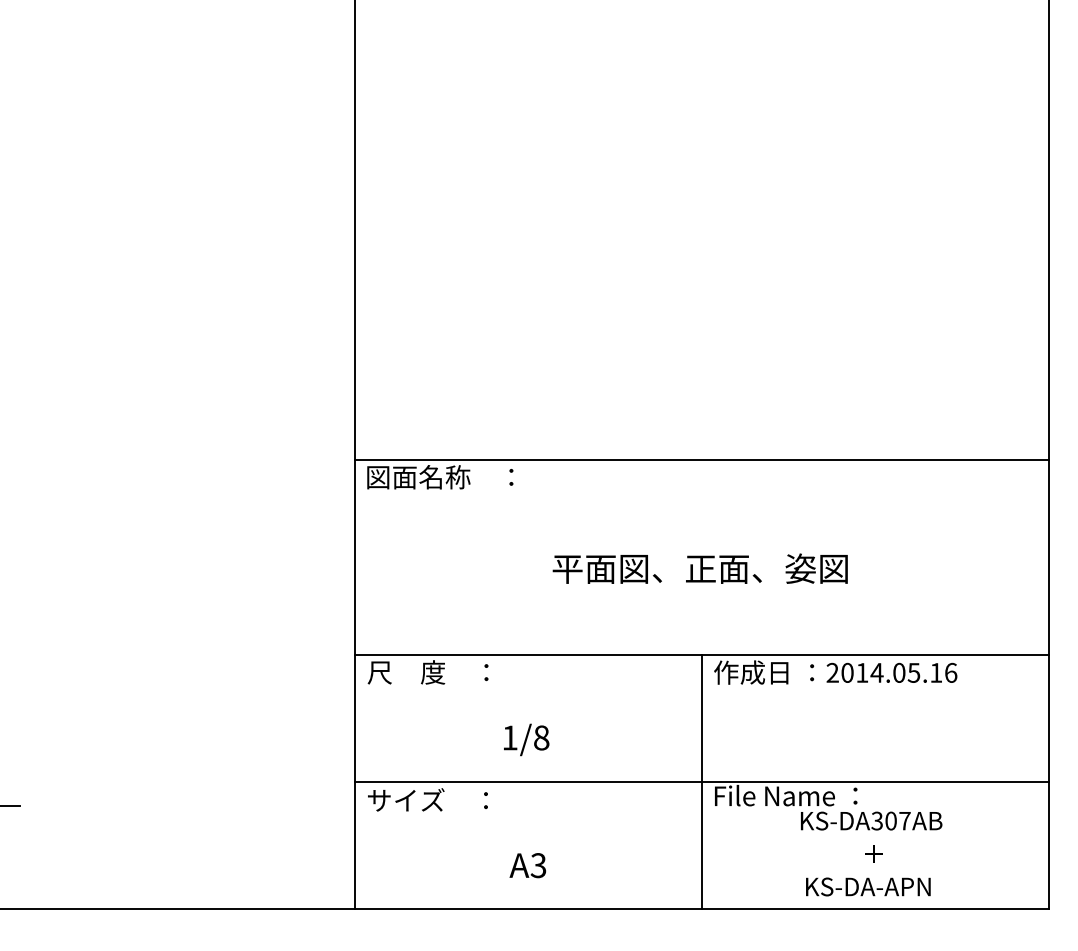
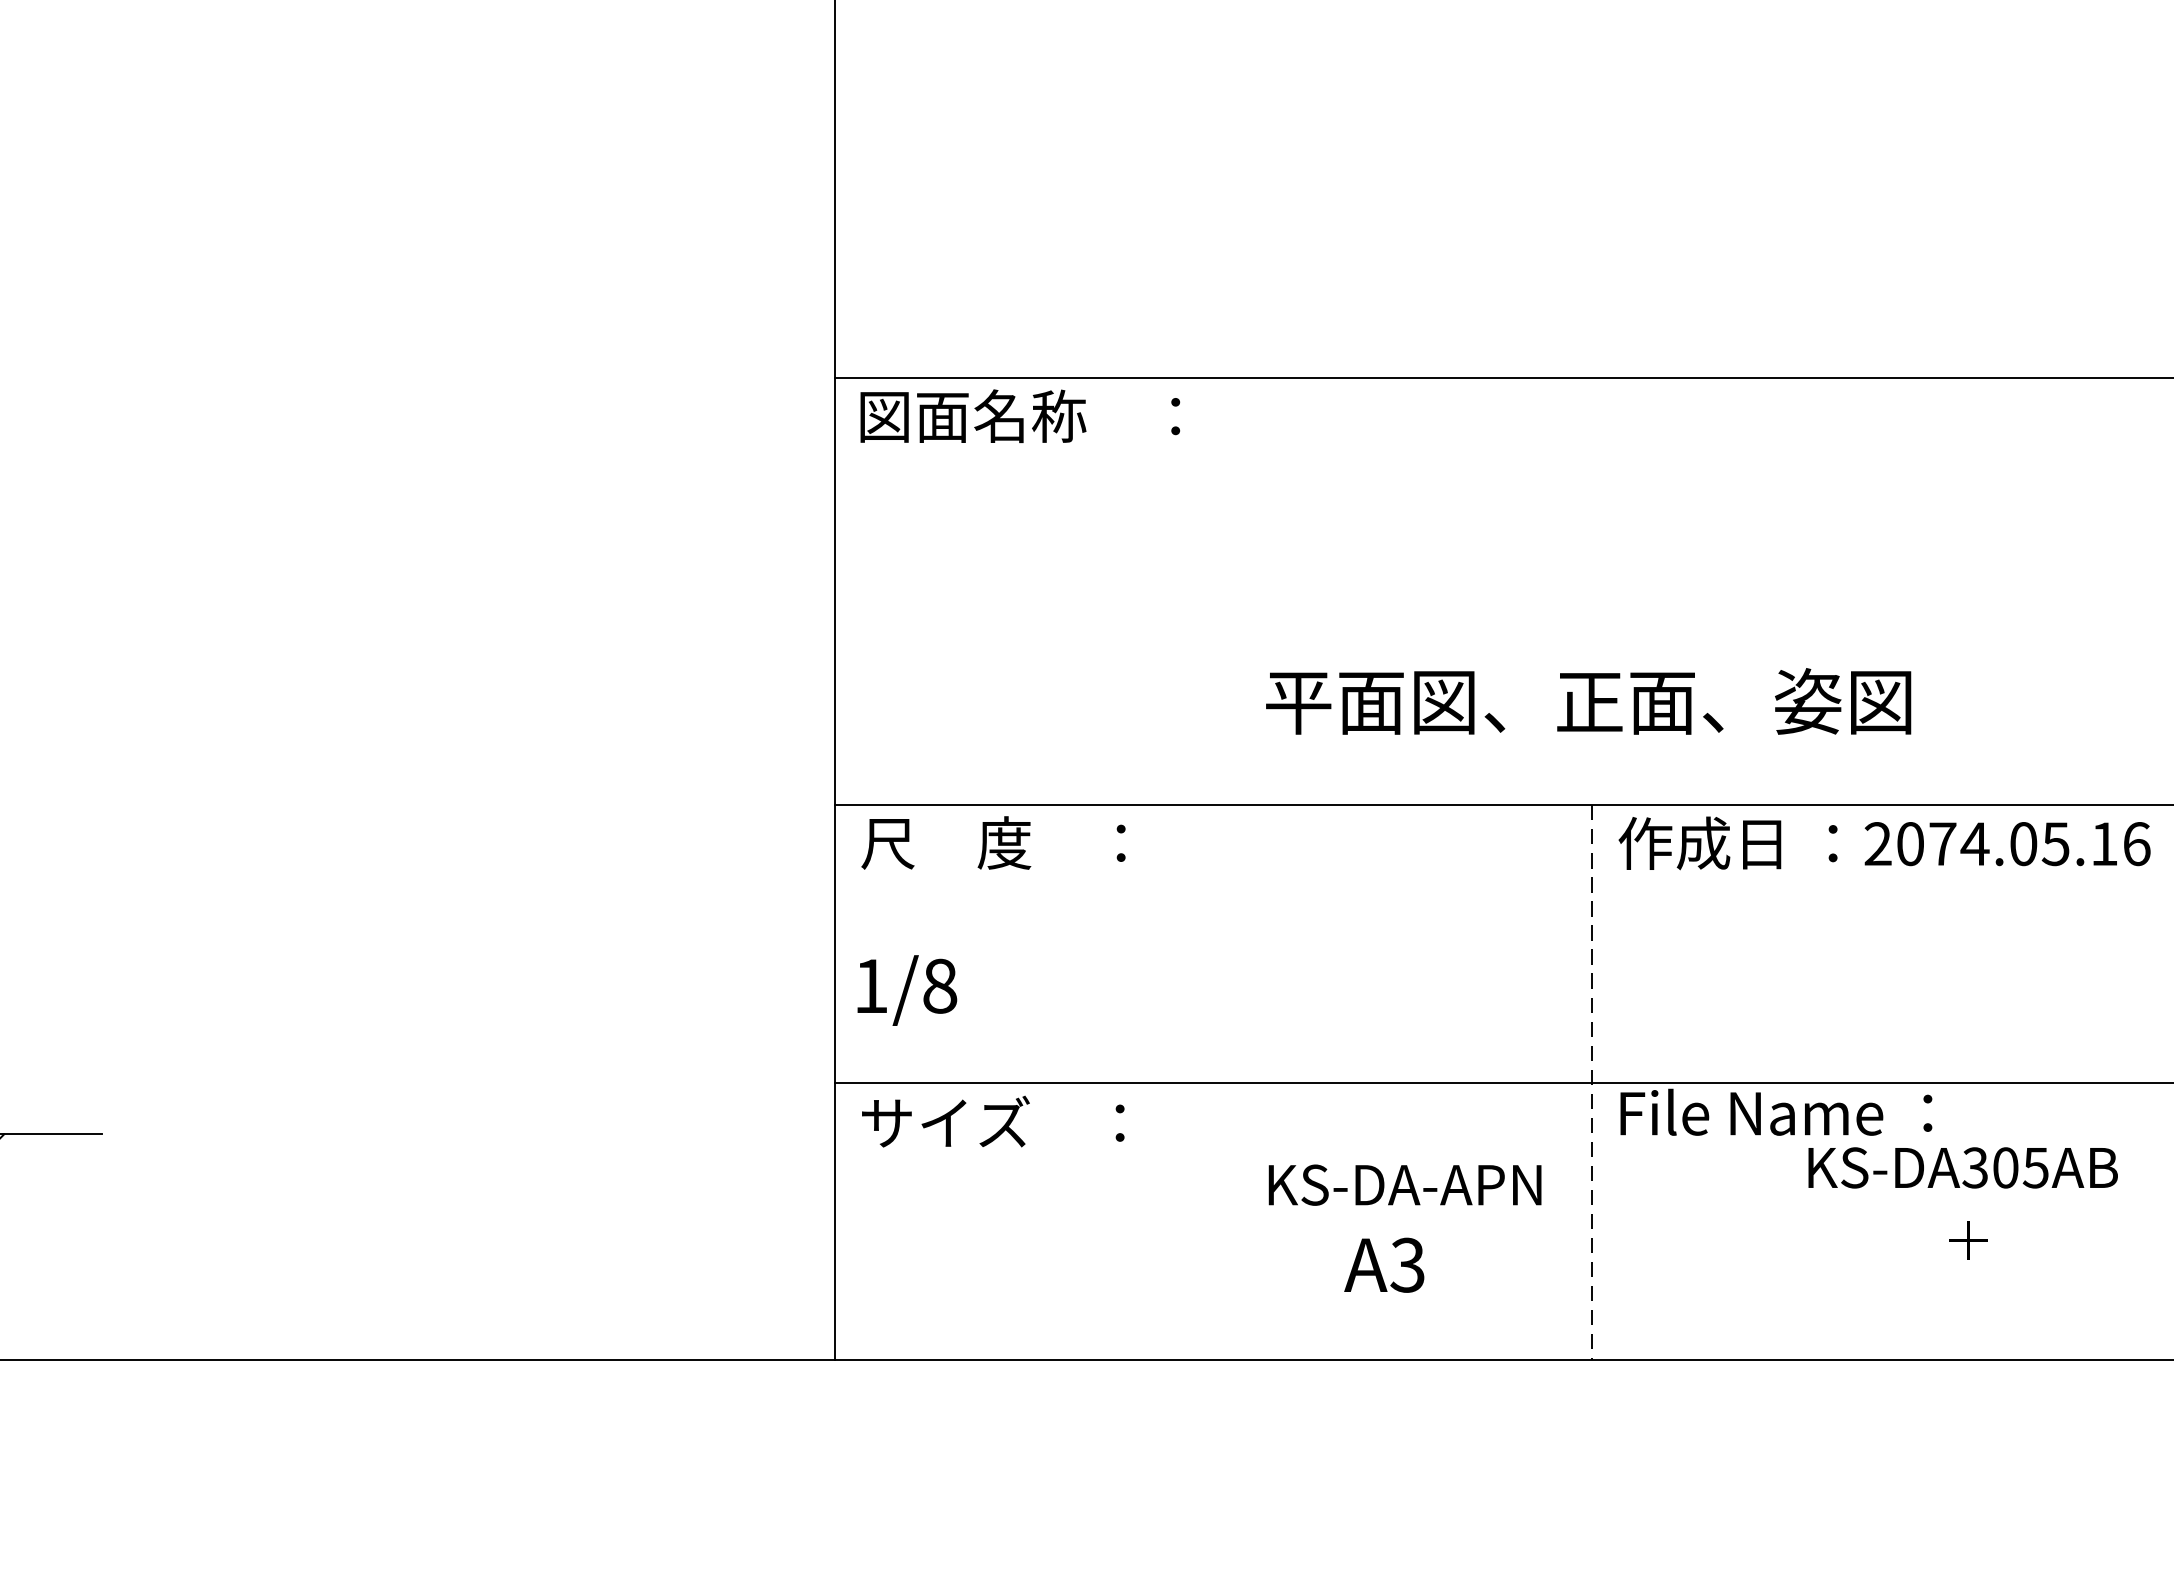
text: (699, 568) -> (1586, 700), moved
text: (862, 672) -> (1943, 843), 2014.05.16 -> 2074.05.16
text: (526, 739) -> (906, 989), moved
line: (701, 782) -> (1591, 1083), solid -> dashed
text: (904, 821) -> (2035, 1168), KS-DA307AB -> KS-DA305AB
text: (527, 865) -> (1383, 1265), moved
text: (868, 886) -> (1405, 1184), moved

